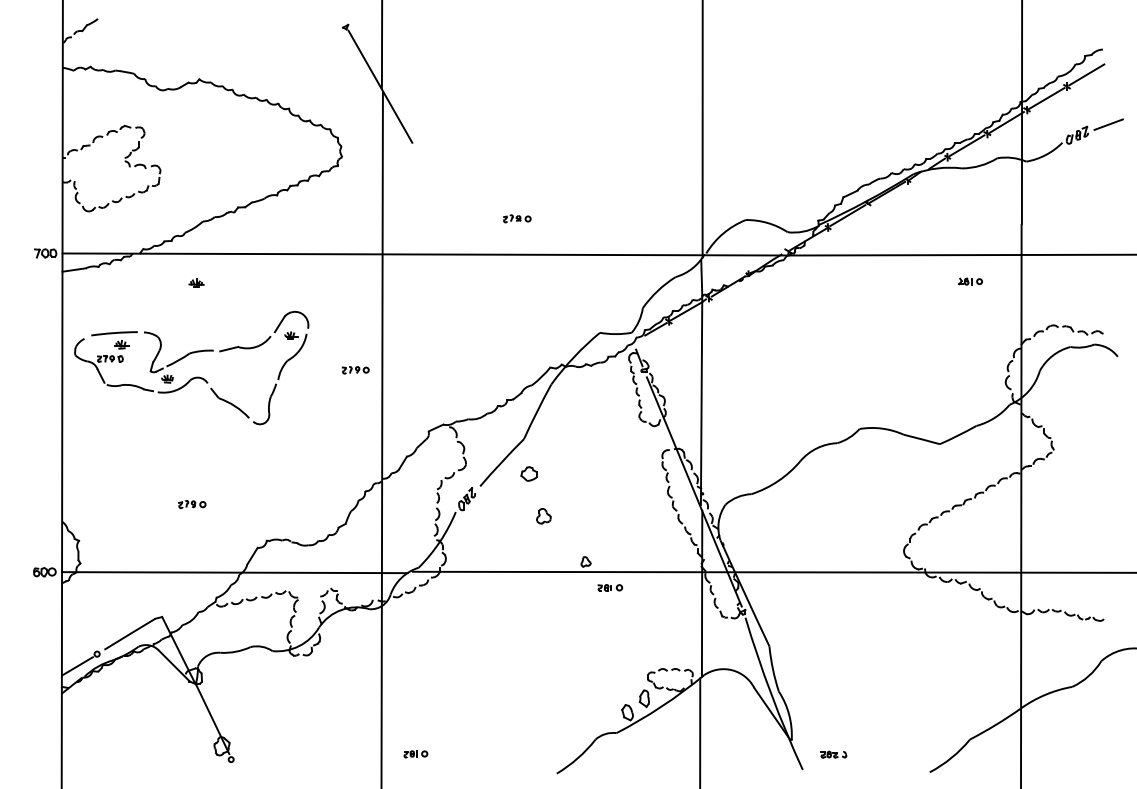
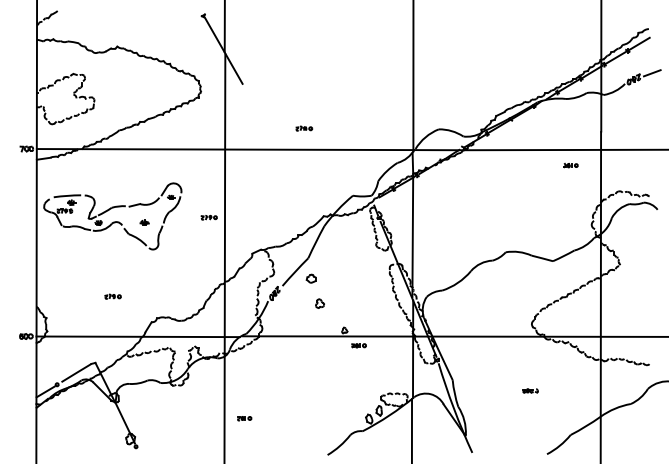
part: (196, 283) -> (144, 222), moved
part: (415, 754) -> (244, 418), moved
part: (833, 754) -> (530, 390), moved

